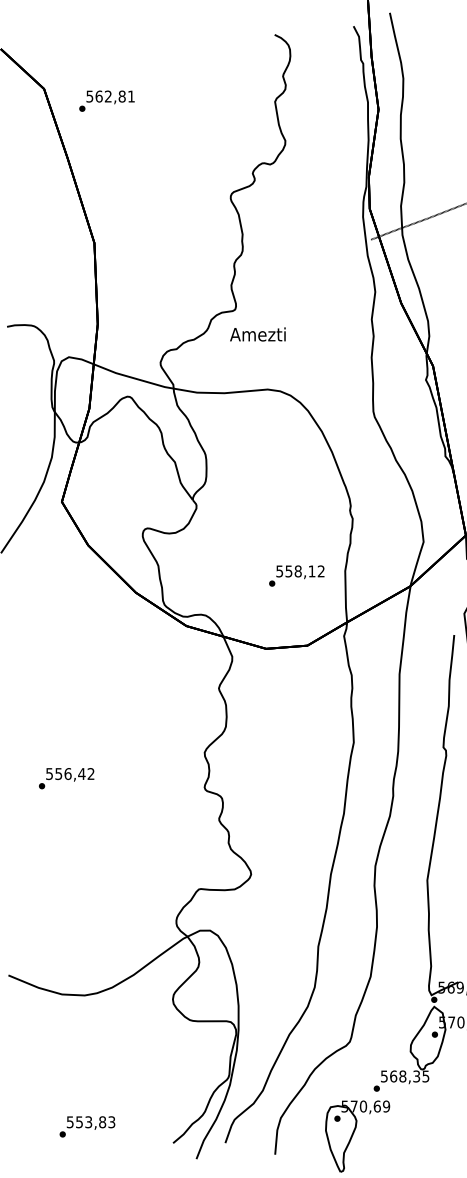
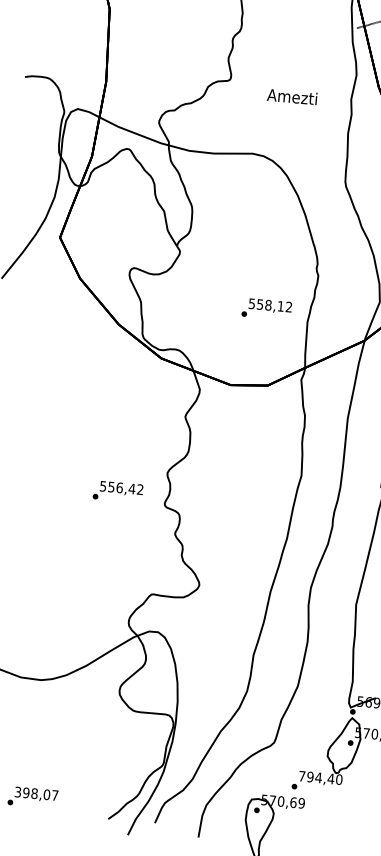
text: (257, 334) -> (291, 96), moved
text: (296, 575) -> (266, 308), moved
text: (66, 778) -> (118, 491), moved
text: (405, 1076) -> (321, 778), 568,35 -> 794,40
text: (91, 1122) -> (37, 794), 553,83 -> 398,07

